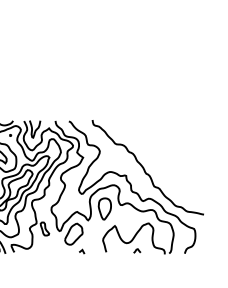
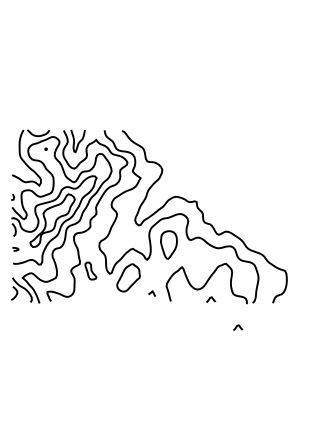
curve: (144, 168) -> (220, 192), removed
line: (81, 251) -> (151, 293), moved
curve: (158, 271) -> (238, 326), added

